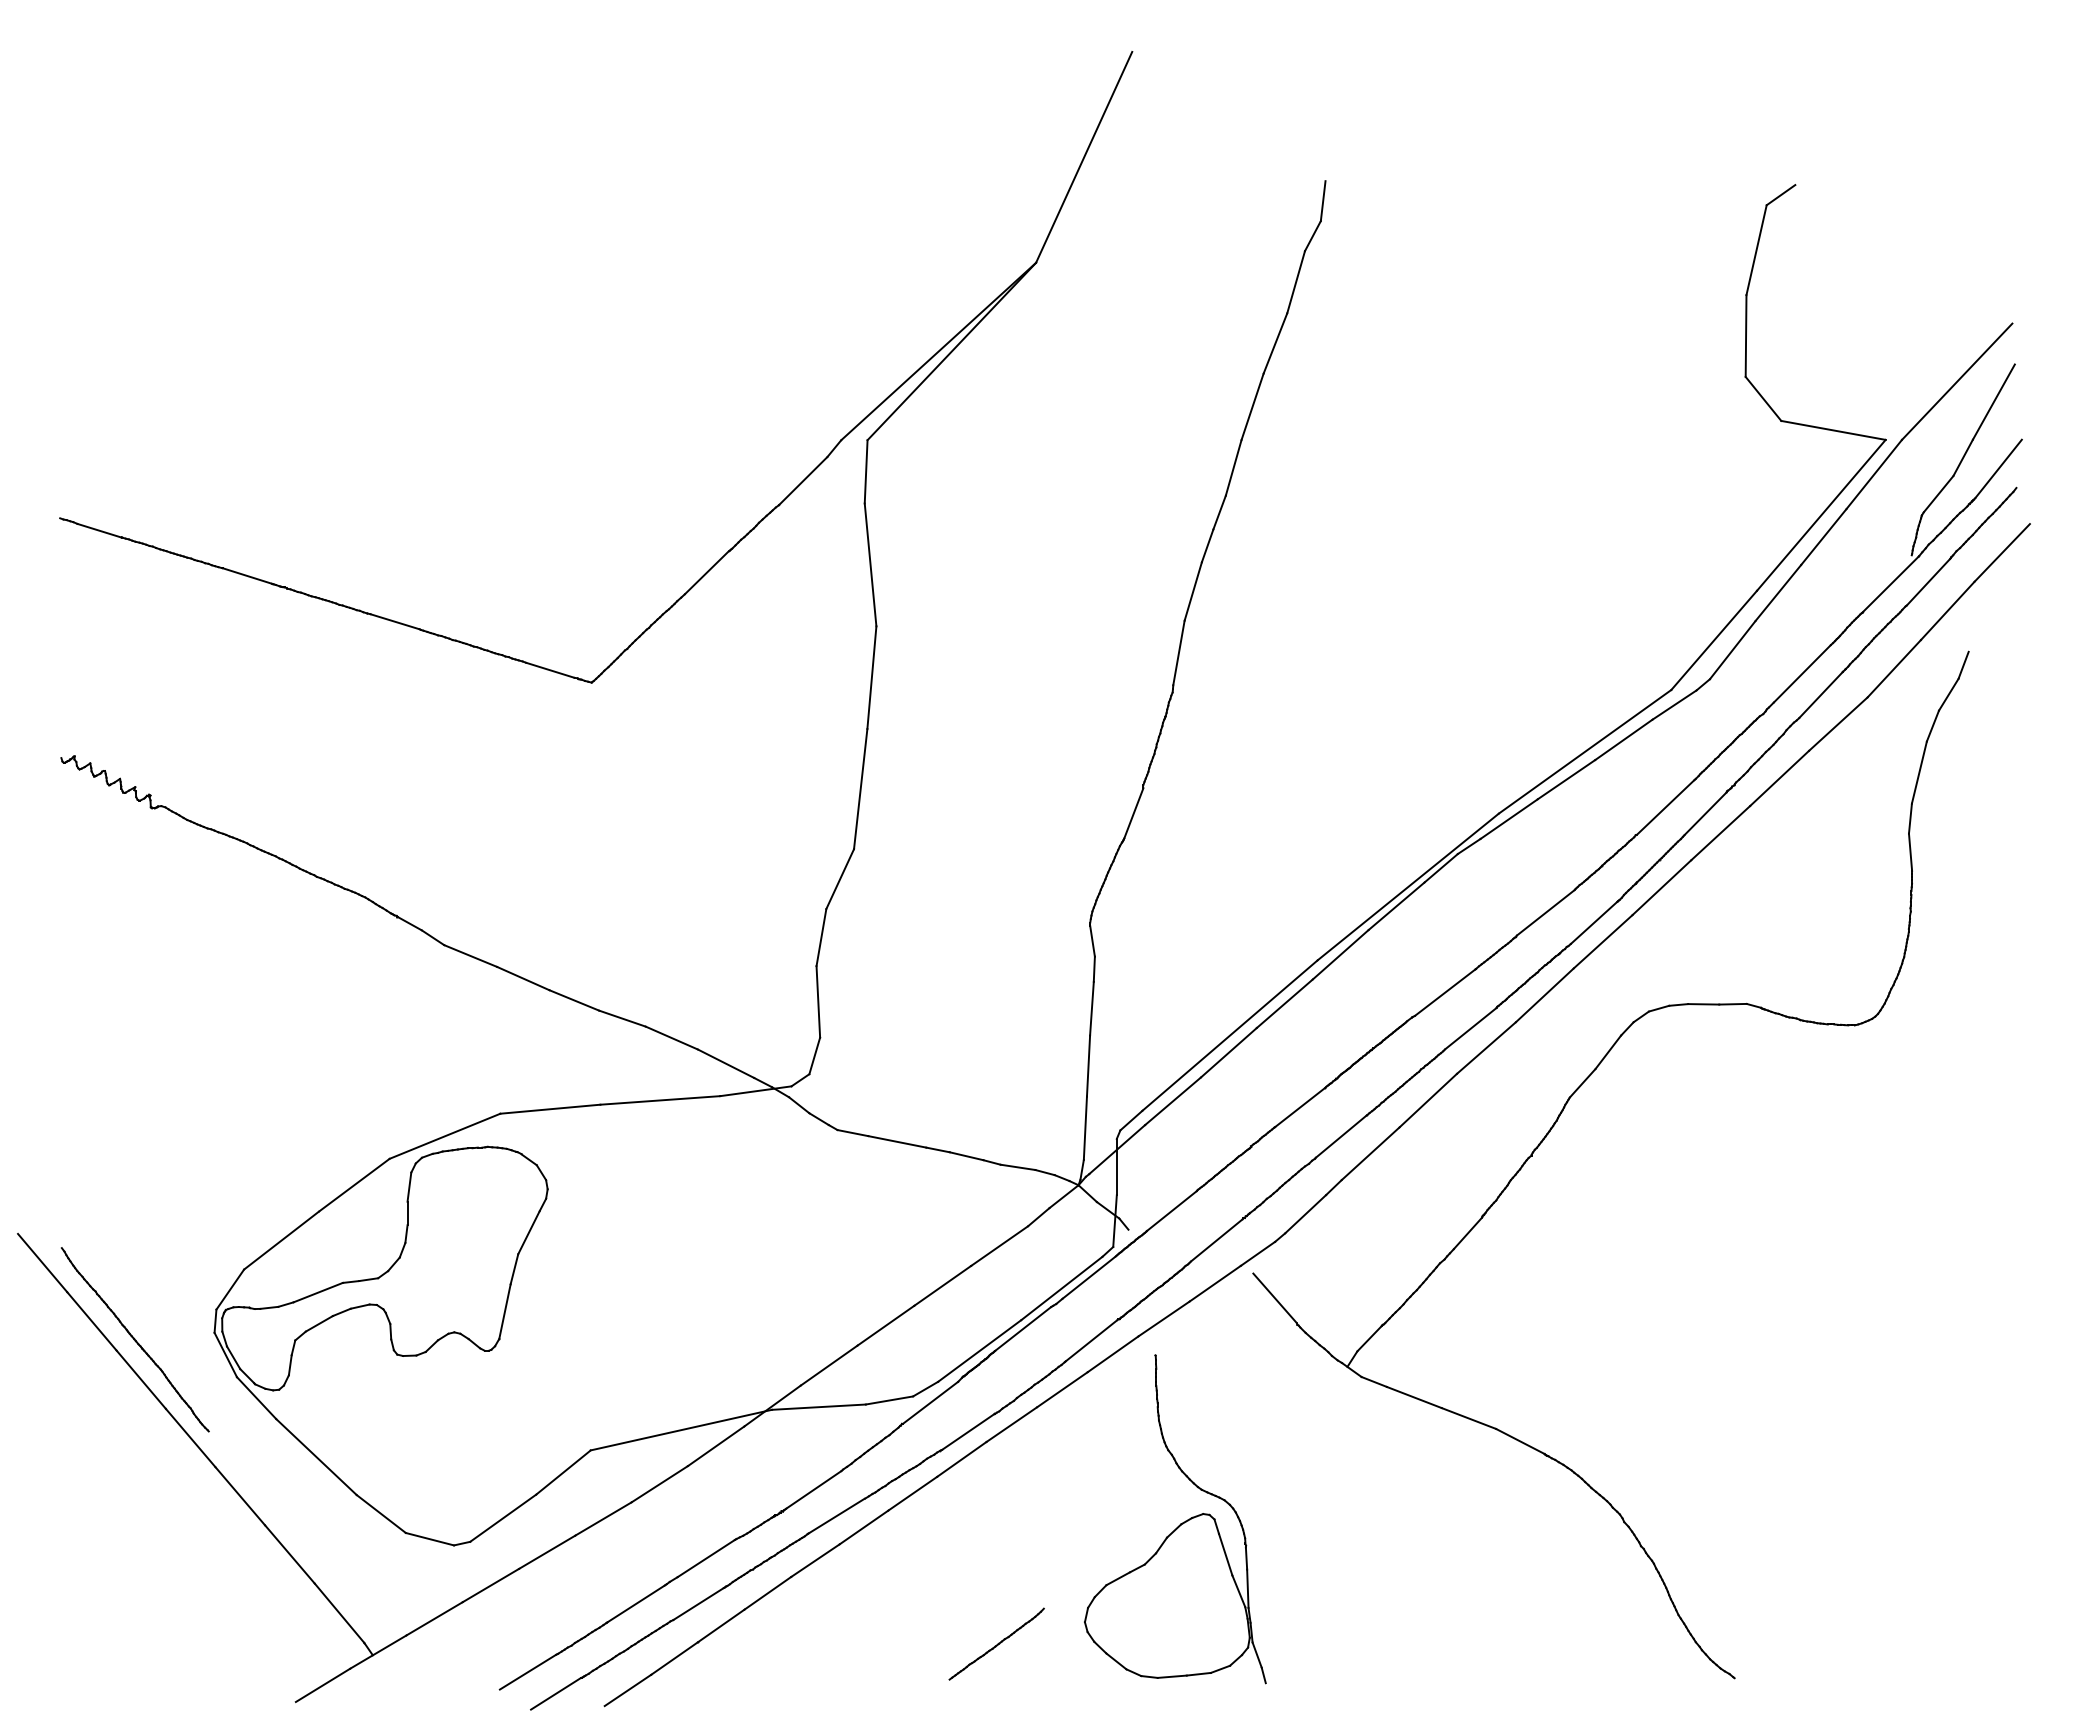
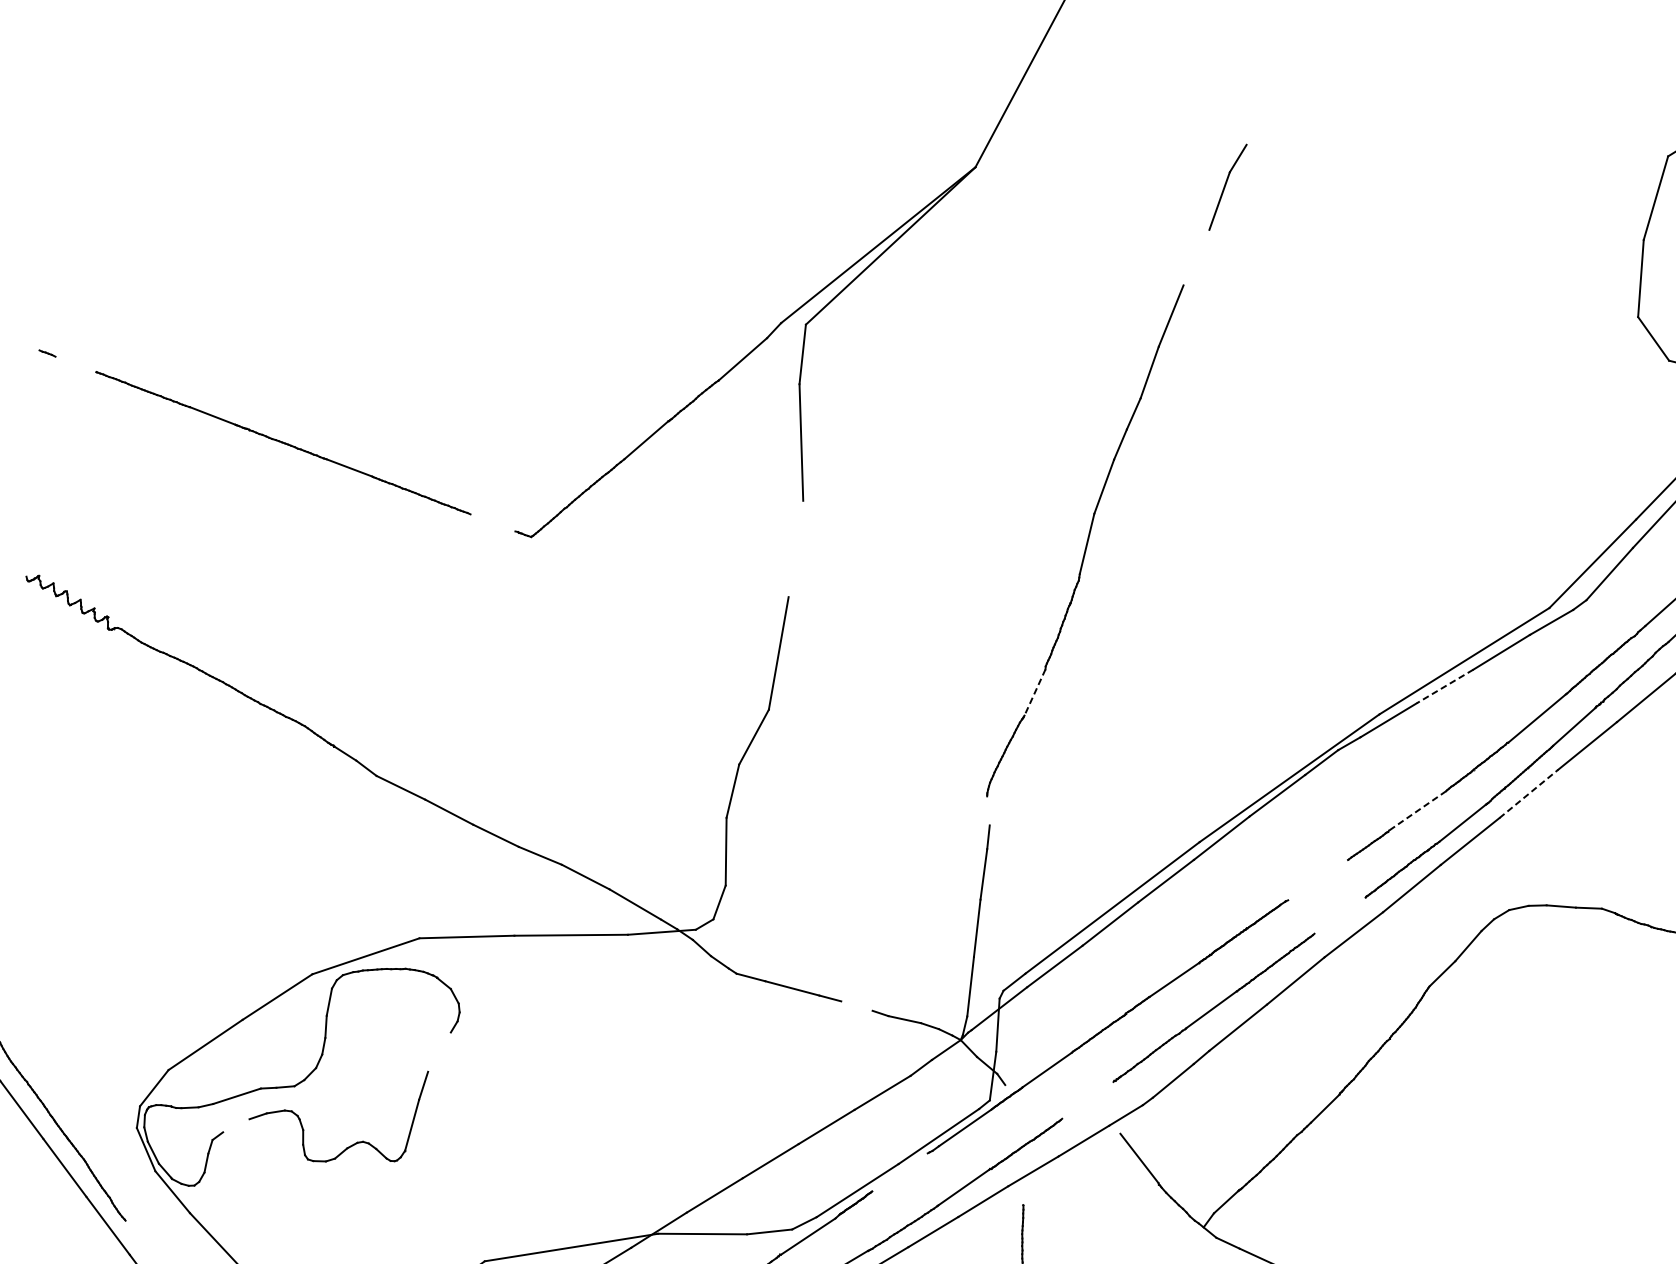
line: (1322, 201) -> (1249, 126), removed
line: (1275, 343) -> (1196, 257), removed
line: (99, 530) -> (75, 364), removed
line: (550, 669) -> (493, 522), removed
line: (871, 677) -> (795, 548), removed
line: (1566, 779) -> (1445, 686), solid -> dashed
line: (1133, 813) -> (1034, 692), solid -> dashed
line: (1662, 887) -> (1529, 793), solid -> dashed
line: (1545, 912) -> (1417, 810), solid -> dashed
line: (1092, 941) -> (988, 810), removed
line: (1444, 992) -> (1317, 879), removed
line: (1470, 1028) -> (1339, 915), removed
line: (966, 1156) -> (856, 1006), removed
line: (528, 1232) -> (439, 1052), removed
line: (1216, 1240) -> (1087, 1100), removed
line: (318, 1323) -> (235, 1125), removed
line: (1023, 1328) -> (900, 1171), removed

